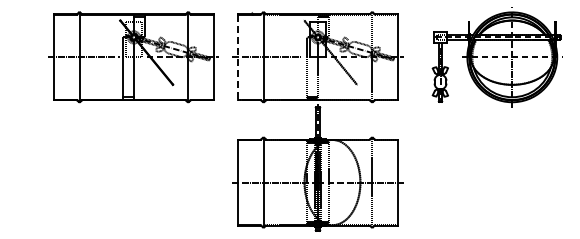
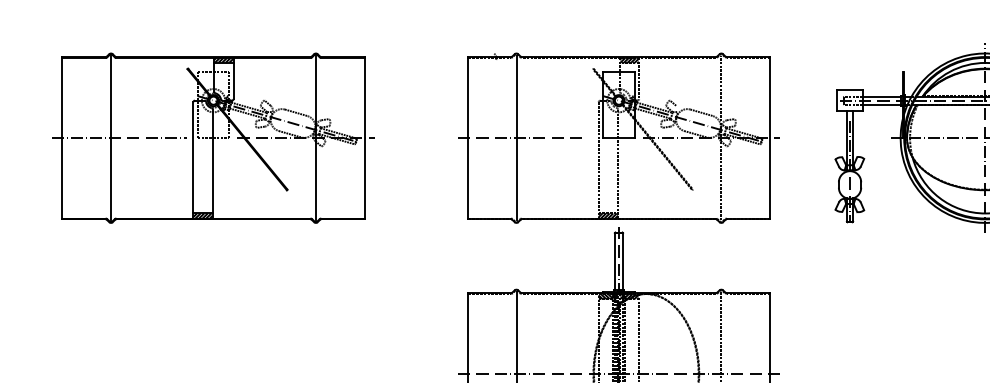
part: (133, 57) -> (212, 138), moved
line: (237, 57) -> (467, 138), dashed -> solid

